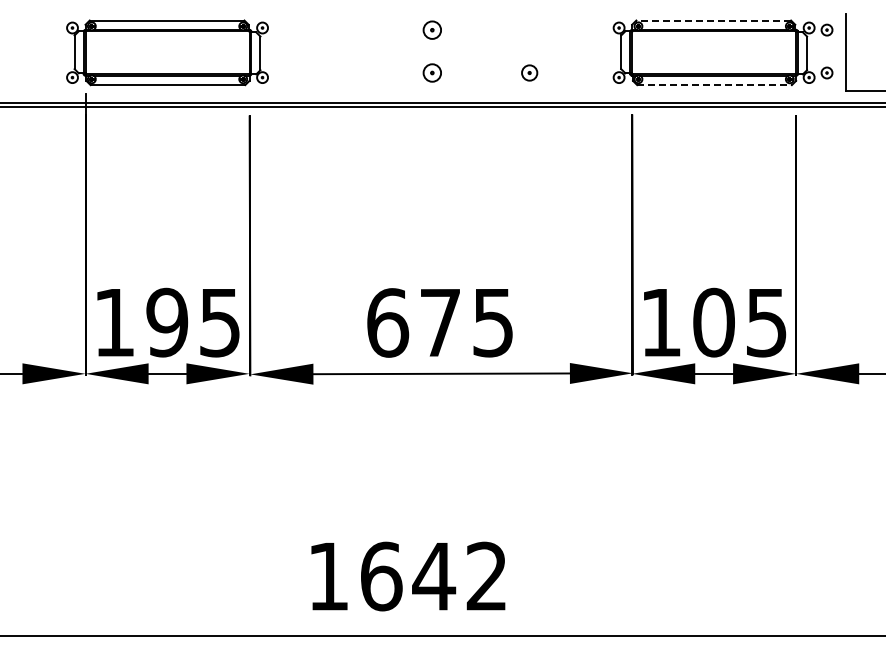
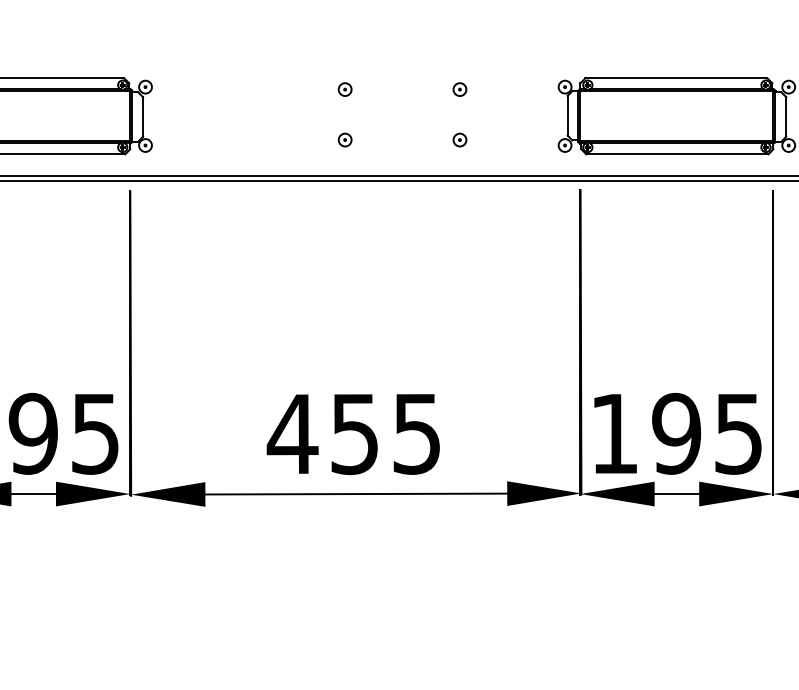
line: (713, 20) -> (676, 78), dashed -> solid
part: (431, 29) -> (344, 88), size x0.62
part: (529, 29) -> (459, 88), added
part: (431, 72) -> (344, 139), size x0.62
part: (529, 72) -> (459, 139), size x0.71
line: (715, 85) -> (678, 154), dashed -> solid
text: (412, 322) -> (321, 433), 675 -> 455
text: (713, 322) -> (676, 433), 105 -> 195

